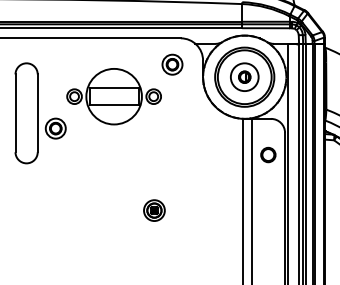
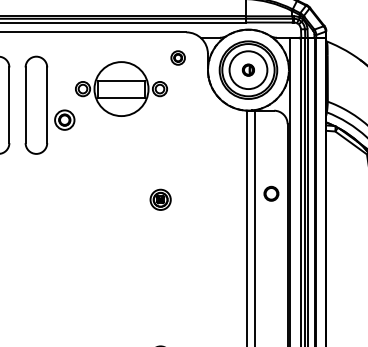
part: (171, 64) -> (177, 57), size x0.7
circle: (243, 76) -> (247, 69), size x1.4
circle: (268, 154) -> (271, 193), moved

